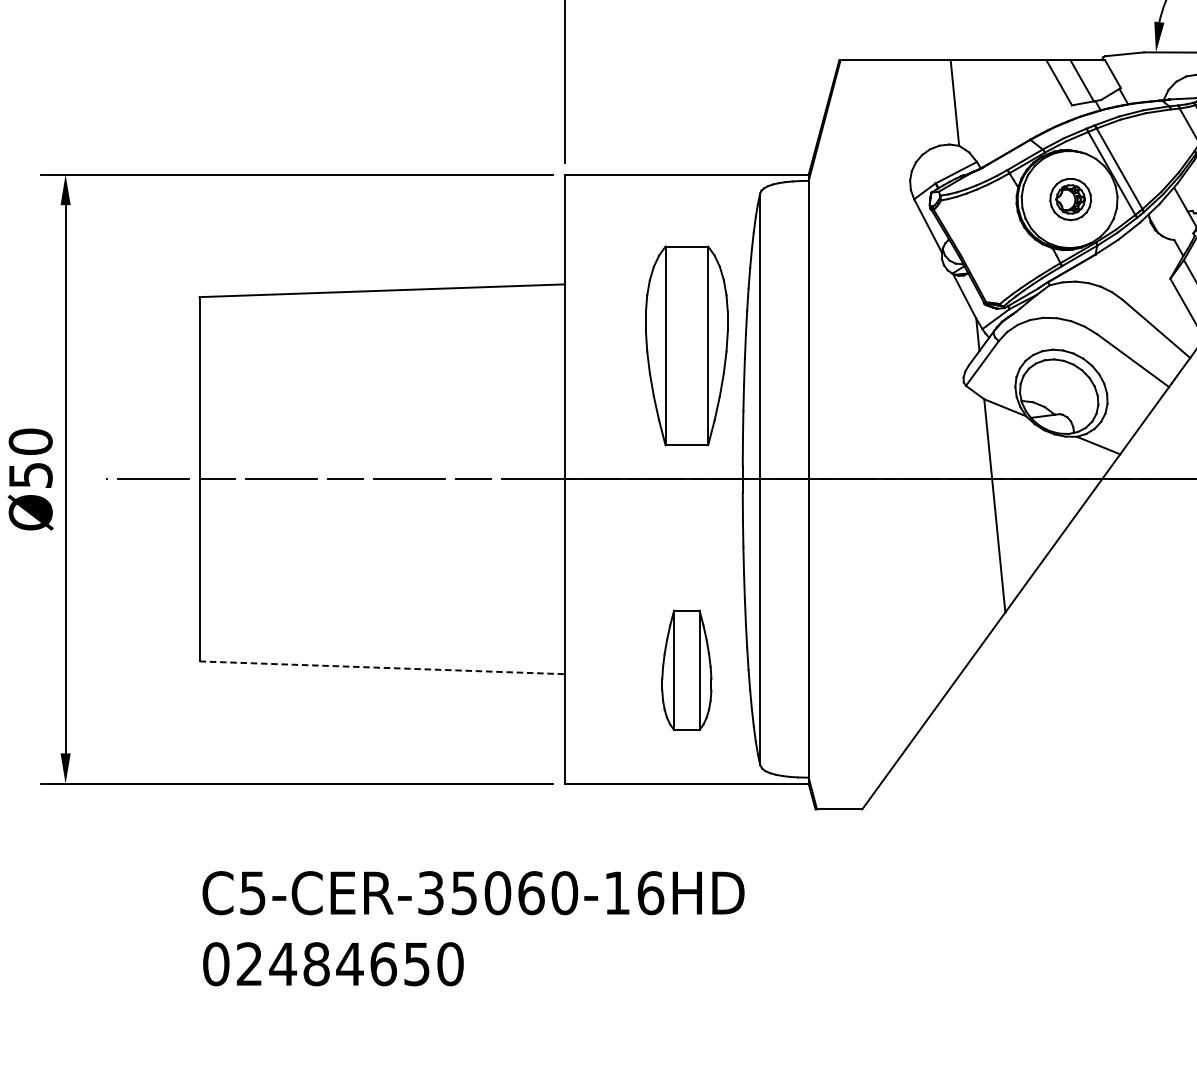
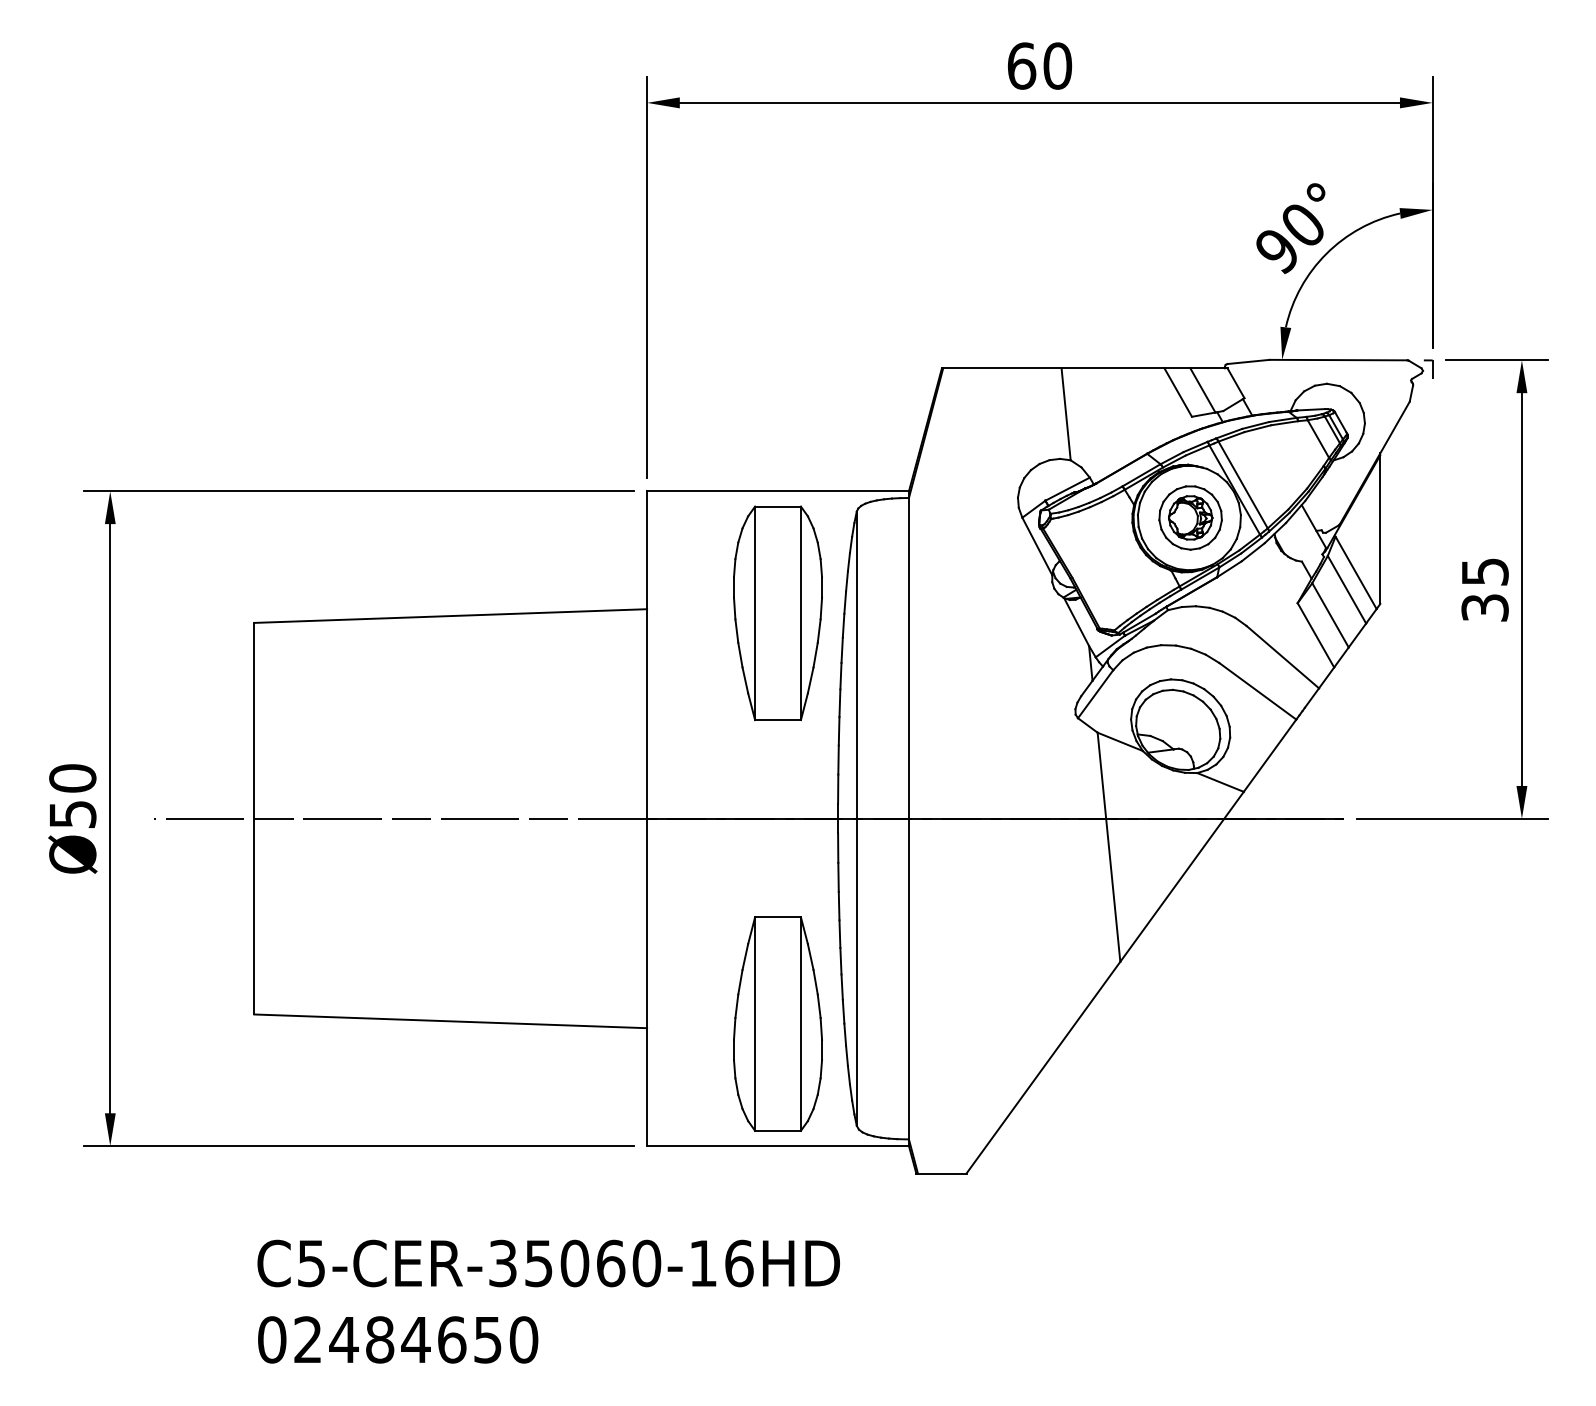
part: (1070, 199) -> (1190, 517), size x1.43
part: (686, 346) -> (777, 613), moved
line: (382, 667) -> (450, 1021), dashed -> solid
part: (686, 669) -> (777, 1023), size x1.67

